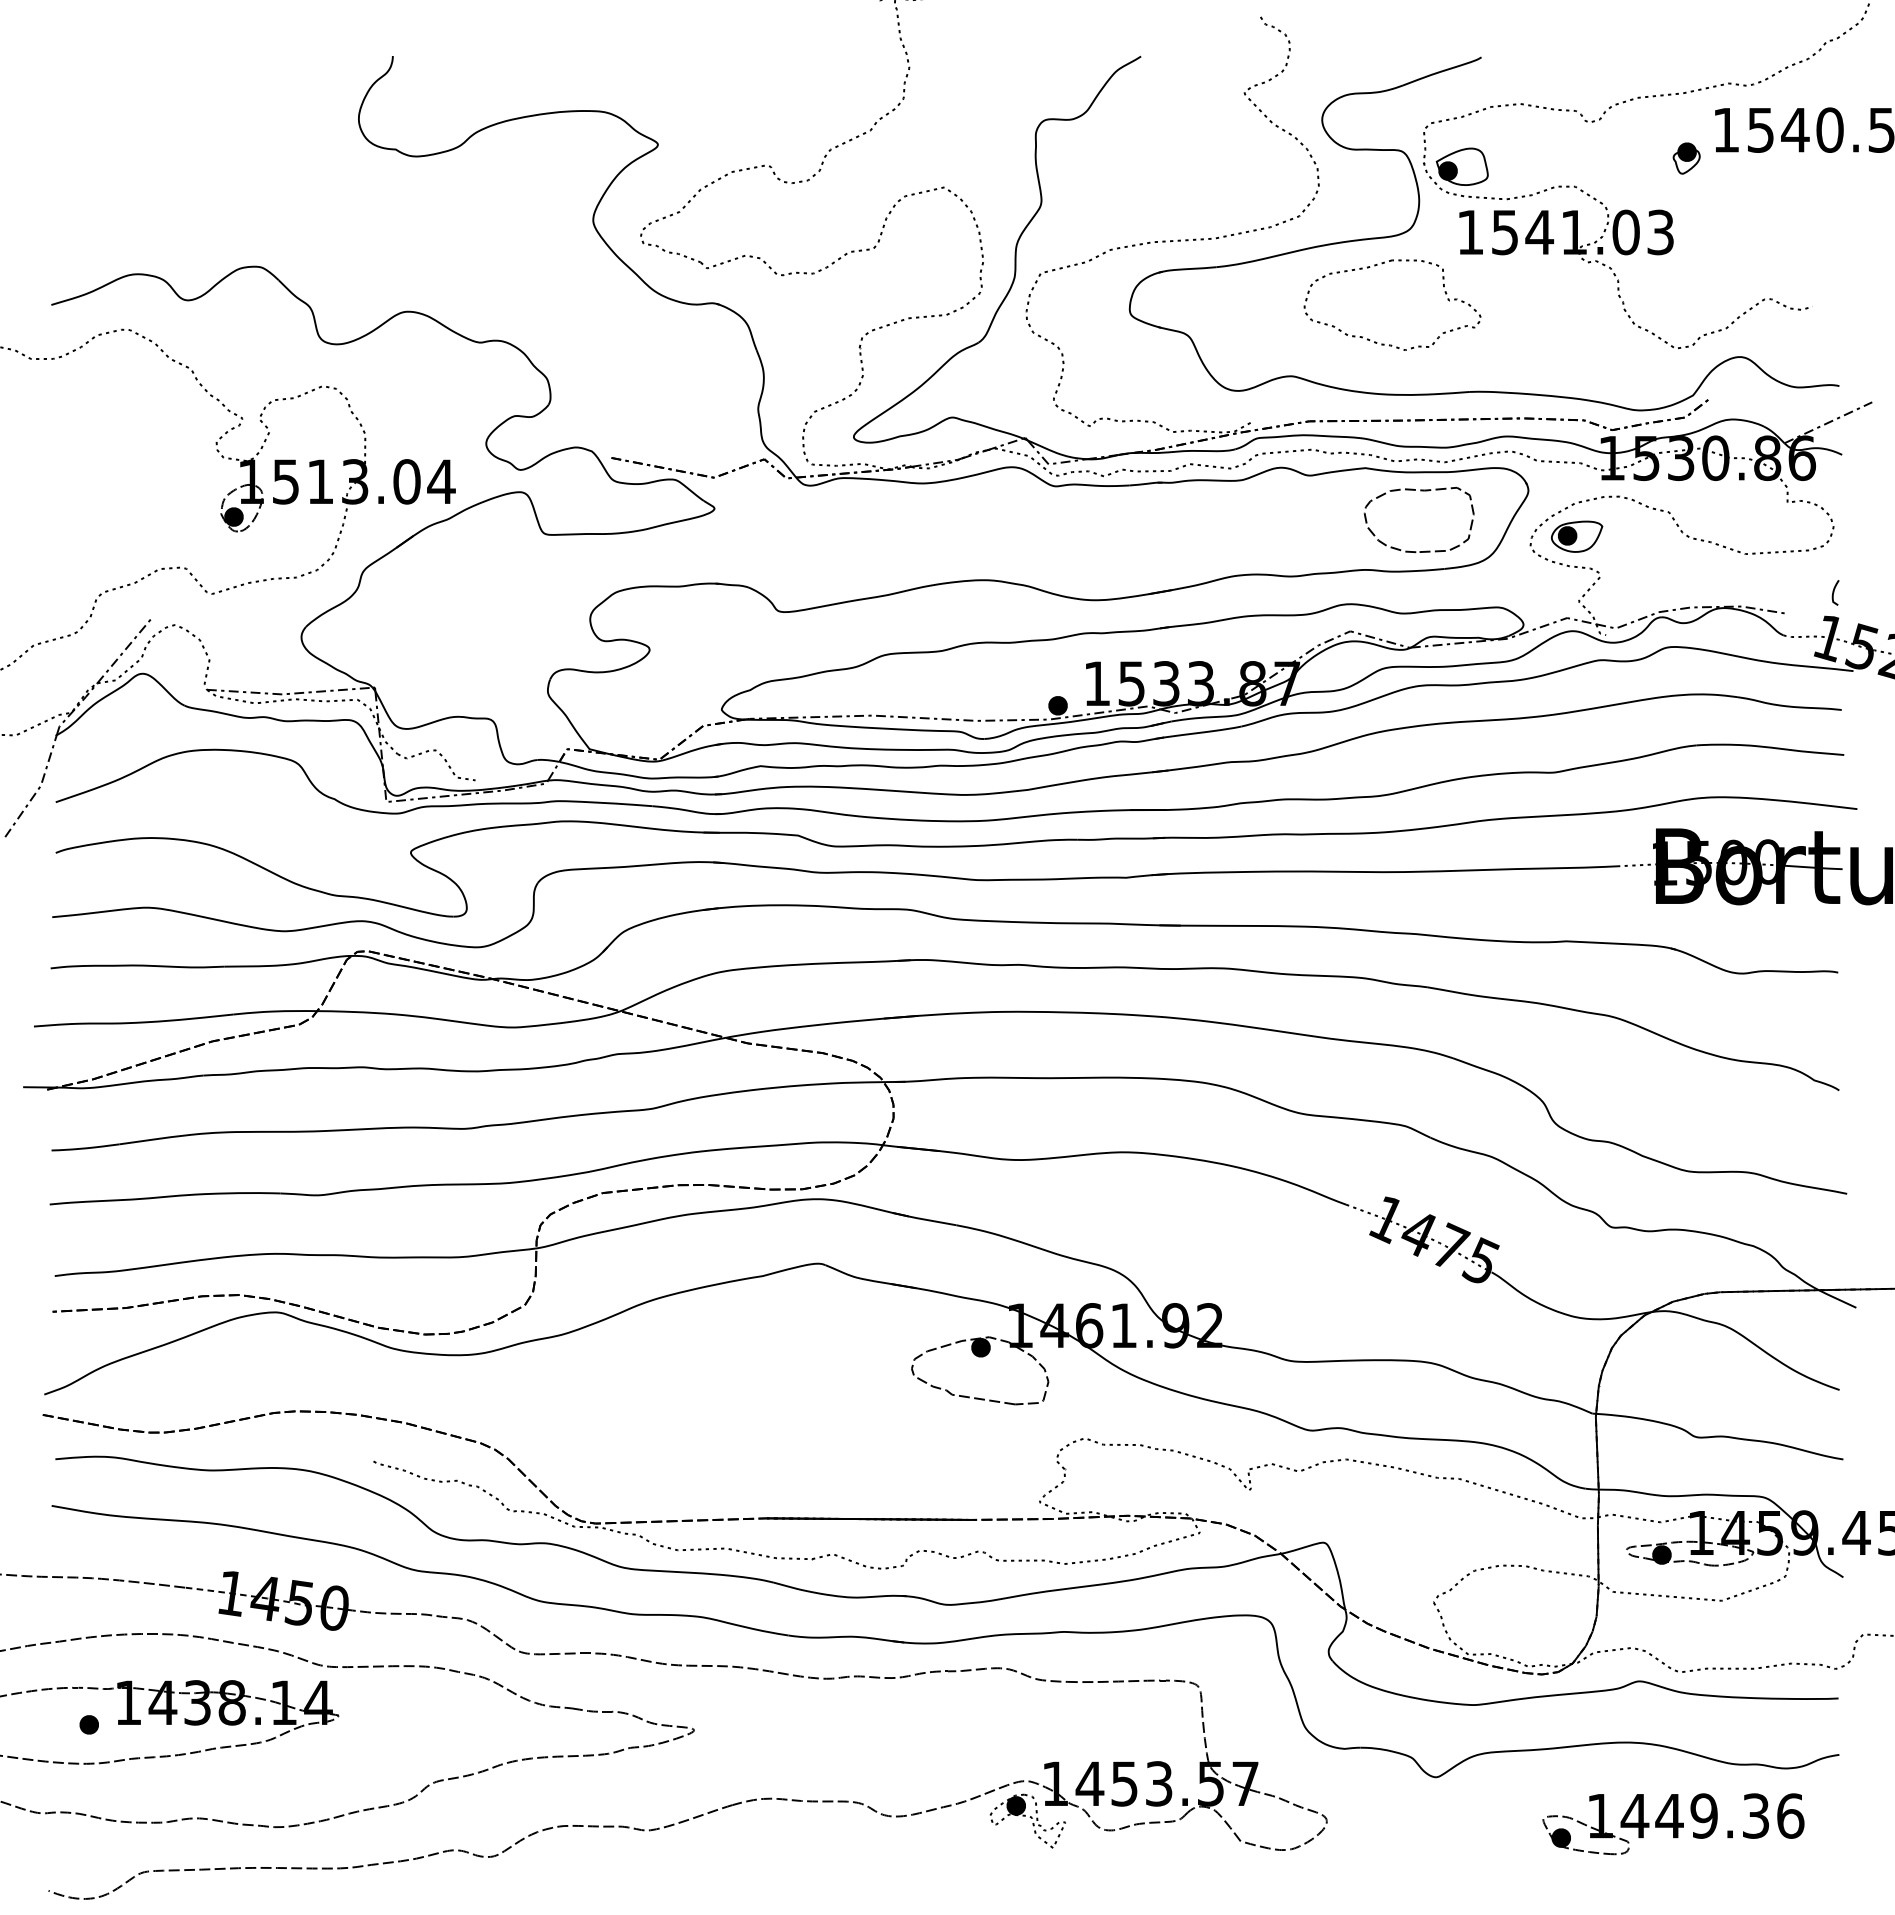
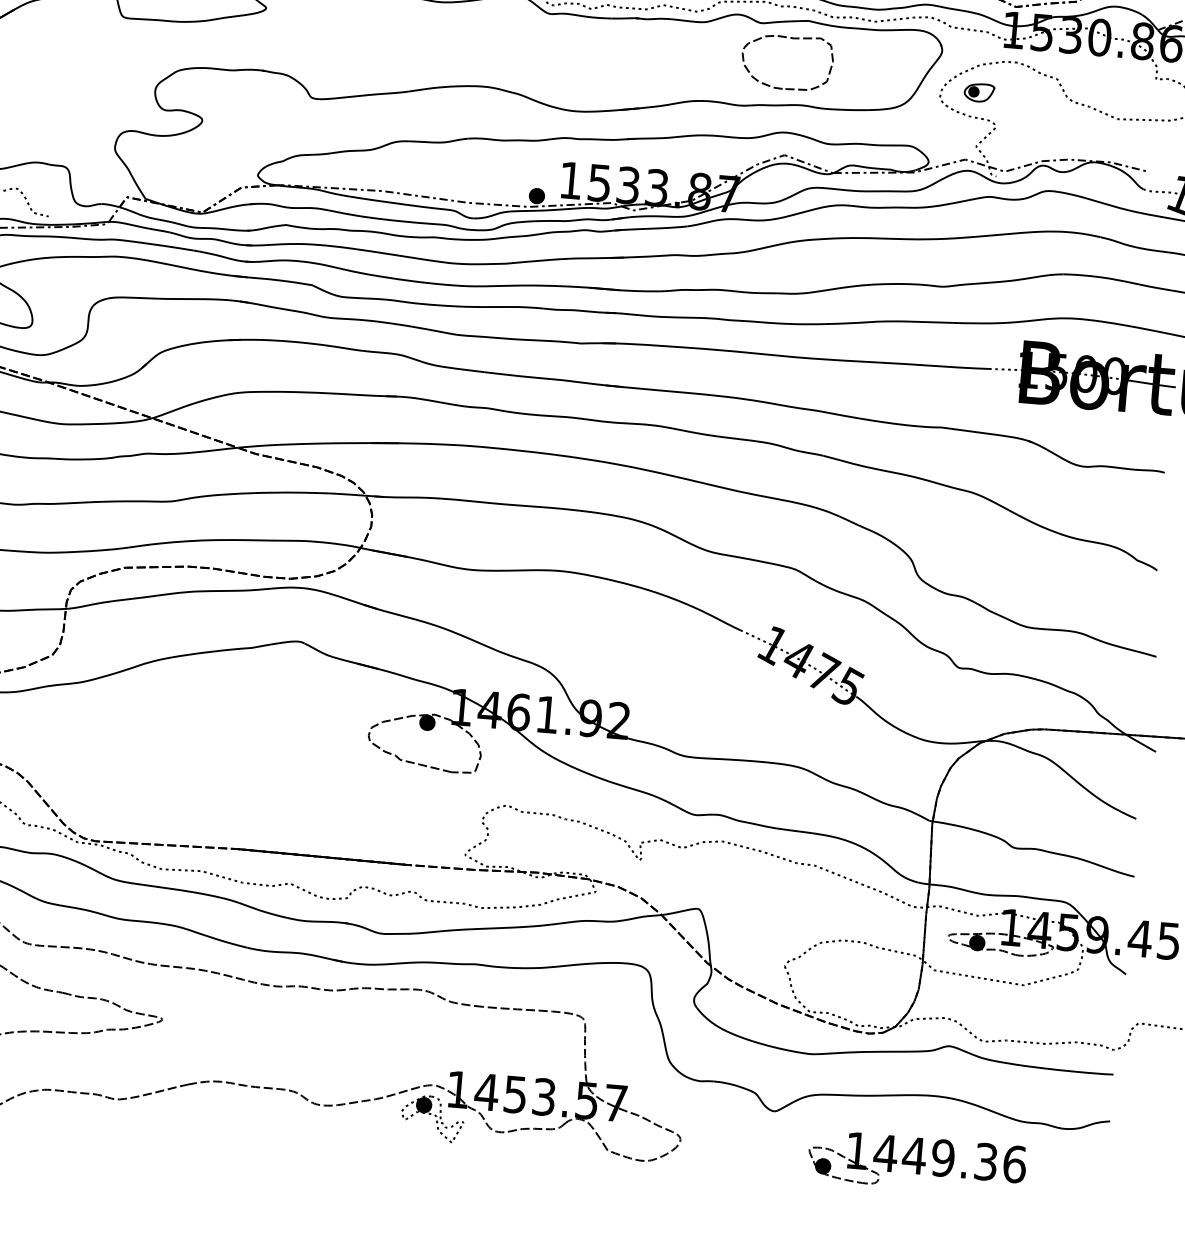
part: (1420, 491) -> (790, 38), moved
part: (1577, 536) -> (979, 92), size x0.7
part: (1673, 1824) -> (917, 1163), moved

